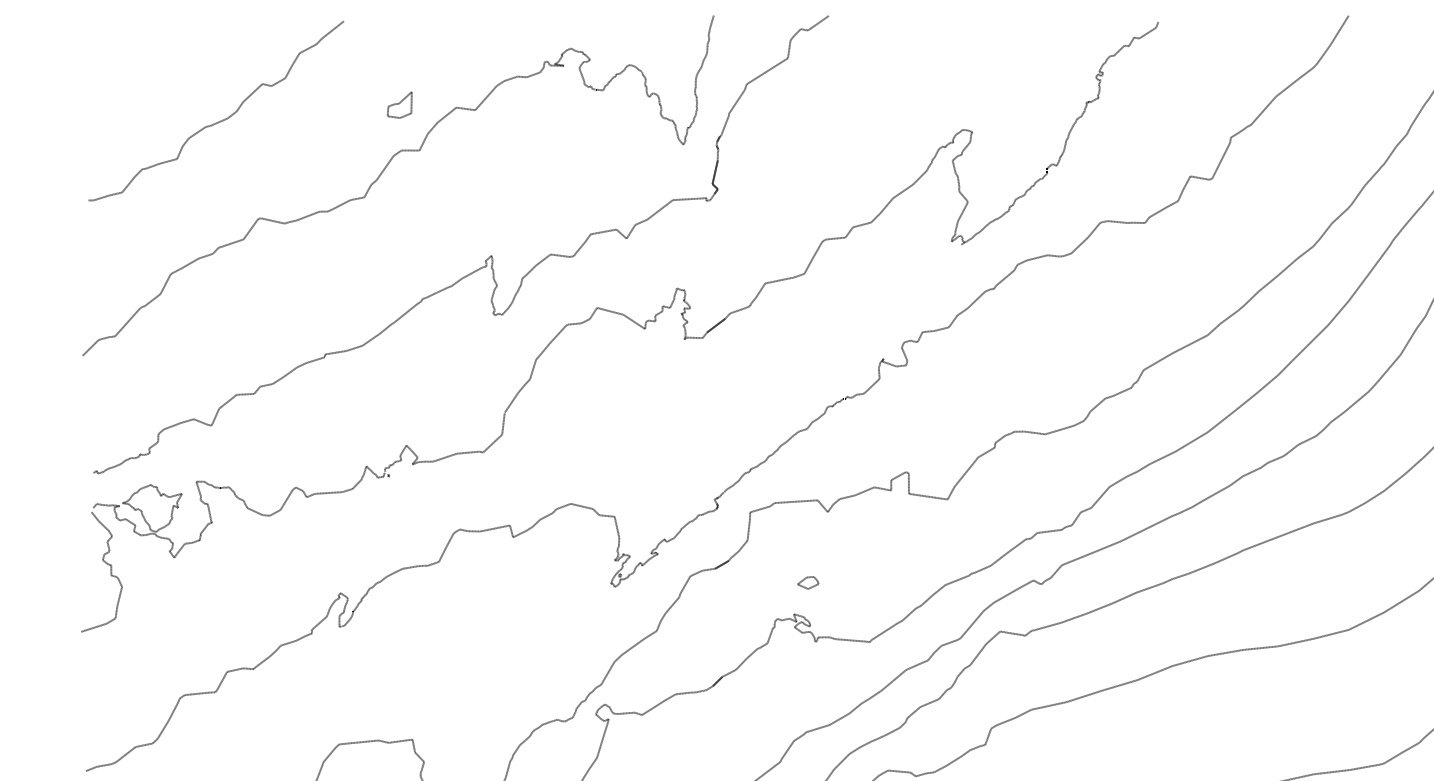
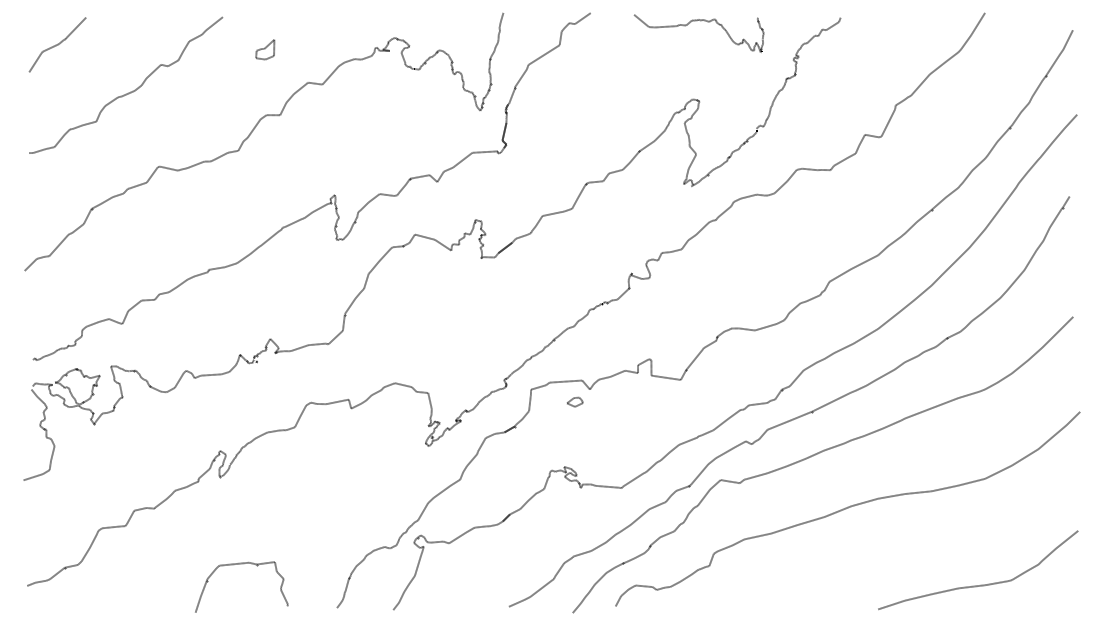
curve: (968, 26) -> (696, 21), added
curve: (125, 57) -> (57, 44), added
part: (400, 104) -> (265, 49), moved
part: (808, 581) -> (575, 401), moved

